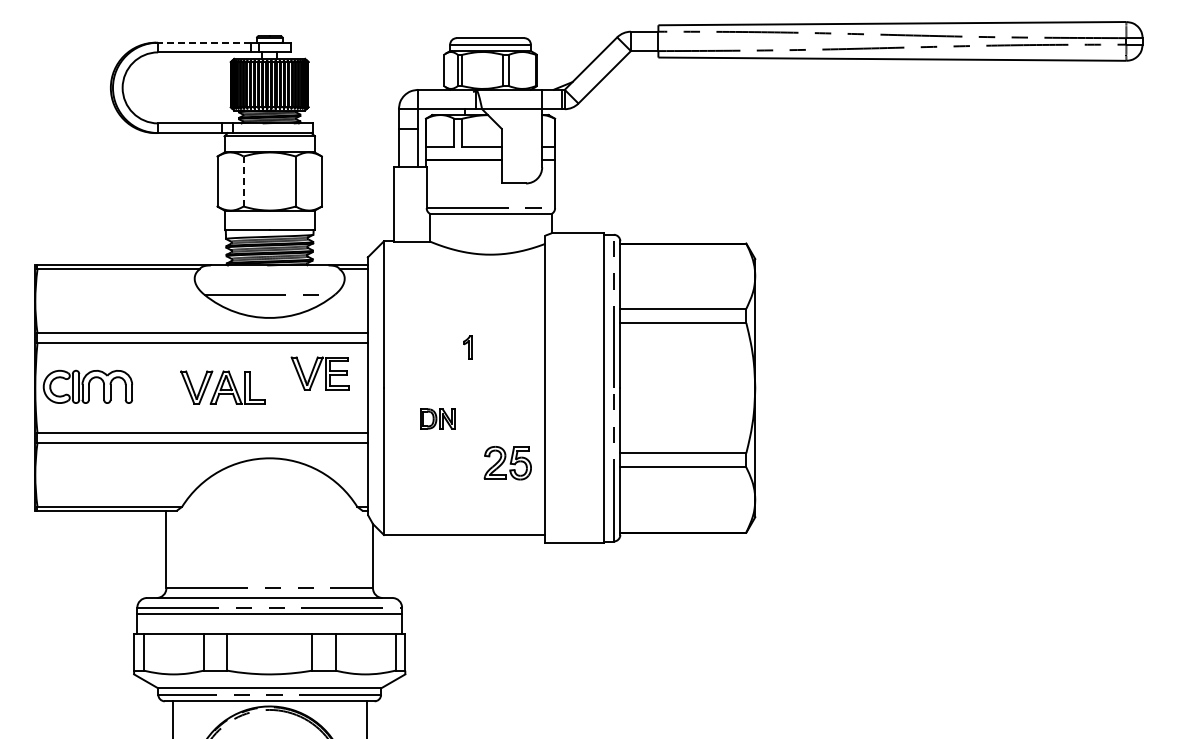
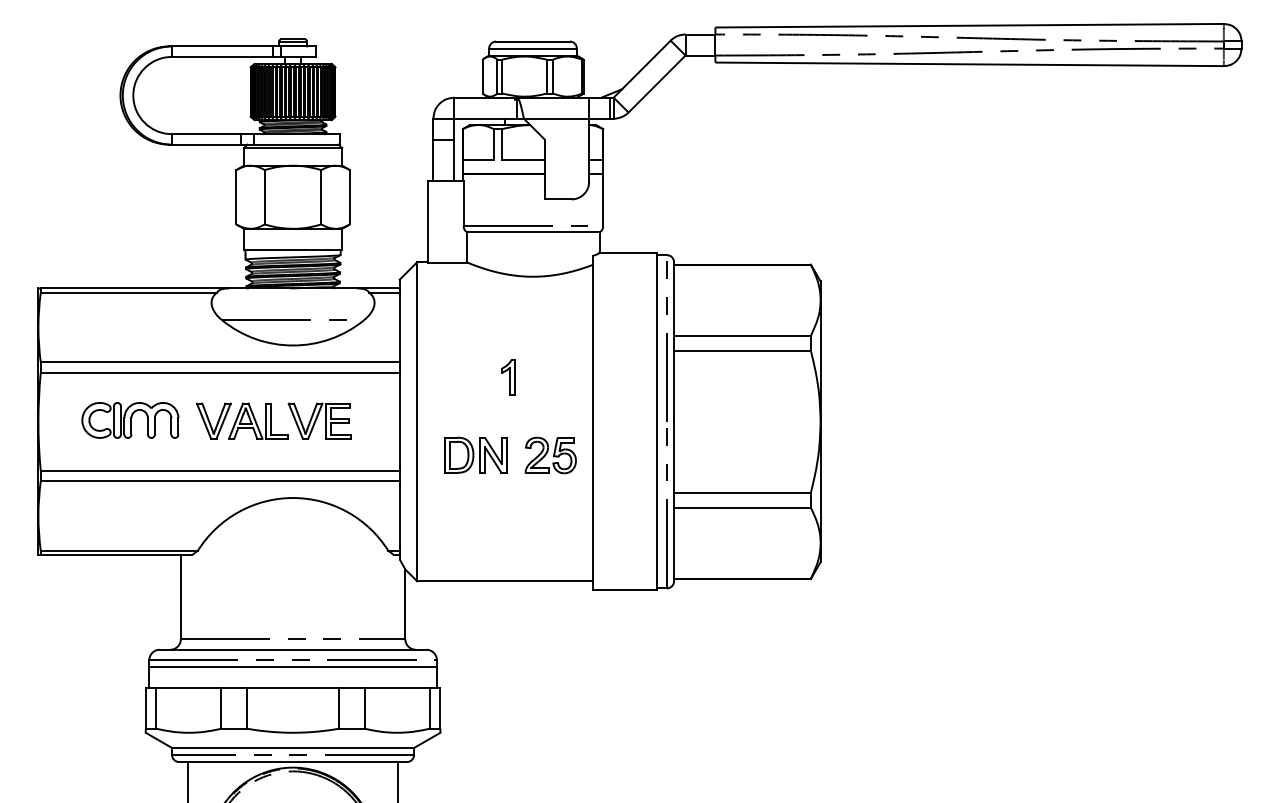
line: (204, 42) -> (222, 46), dashed -> solid
line: (243, 181) -> (264, 197), dashed -> solid
part: (467, 347) -> (507, 377), size x1.43
part: (319, 373) -> (318, 421), moved
part: (87, 386) -> (129, 419), moved
part: (437, 418) -> (475, 454), size x1.67
part: (507, 463) -> (550, 455), moved

